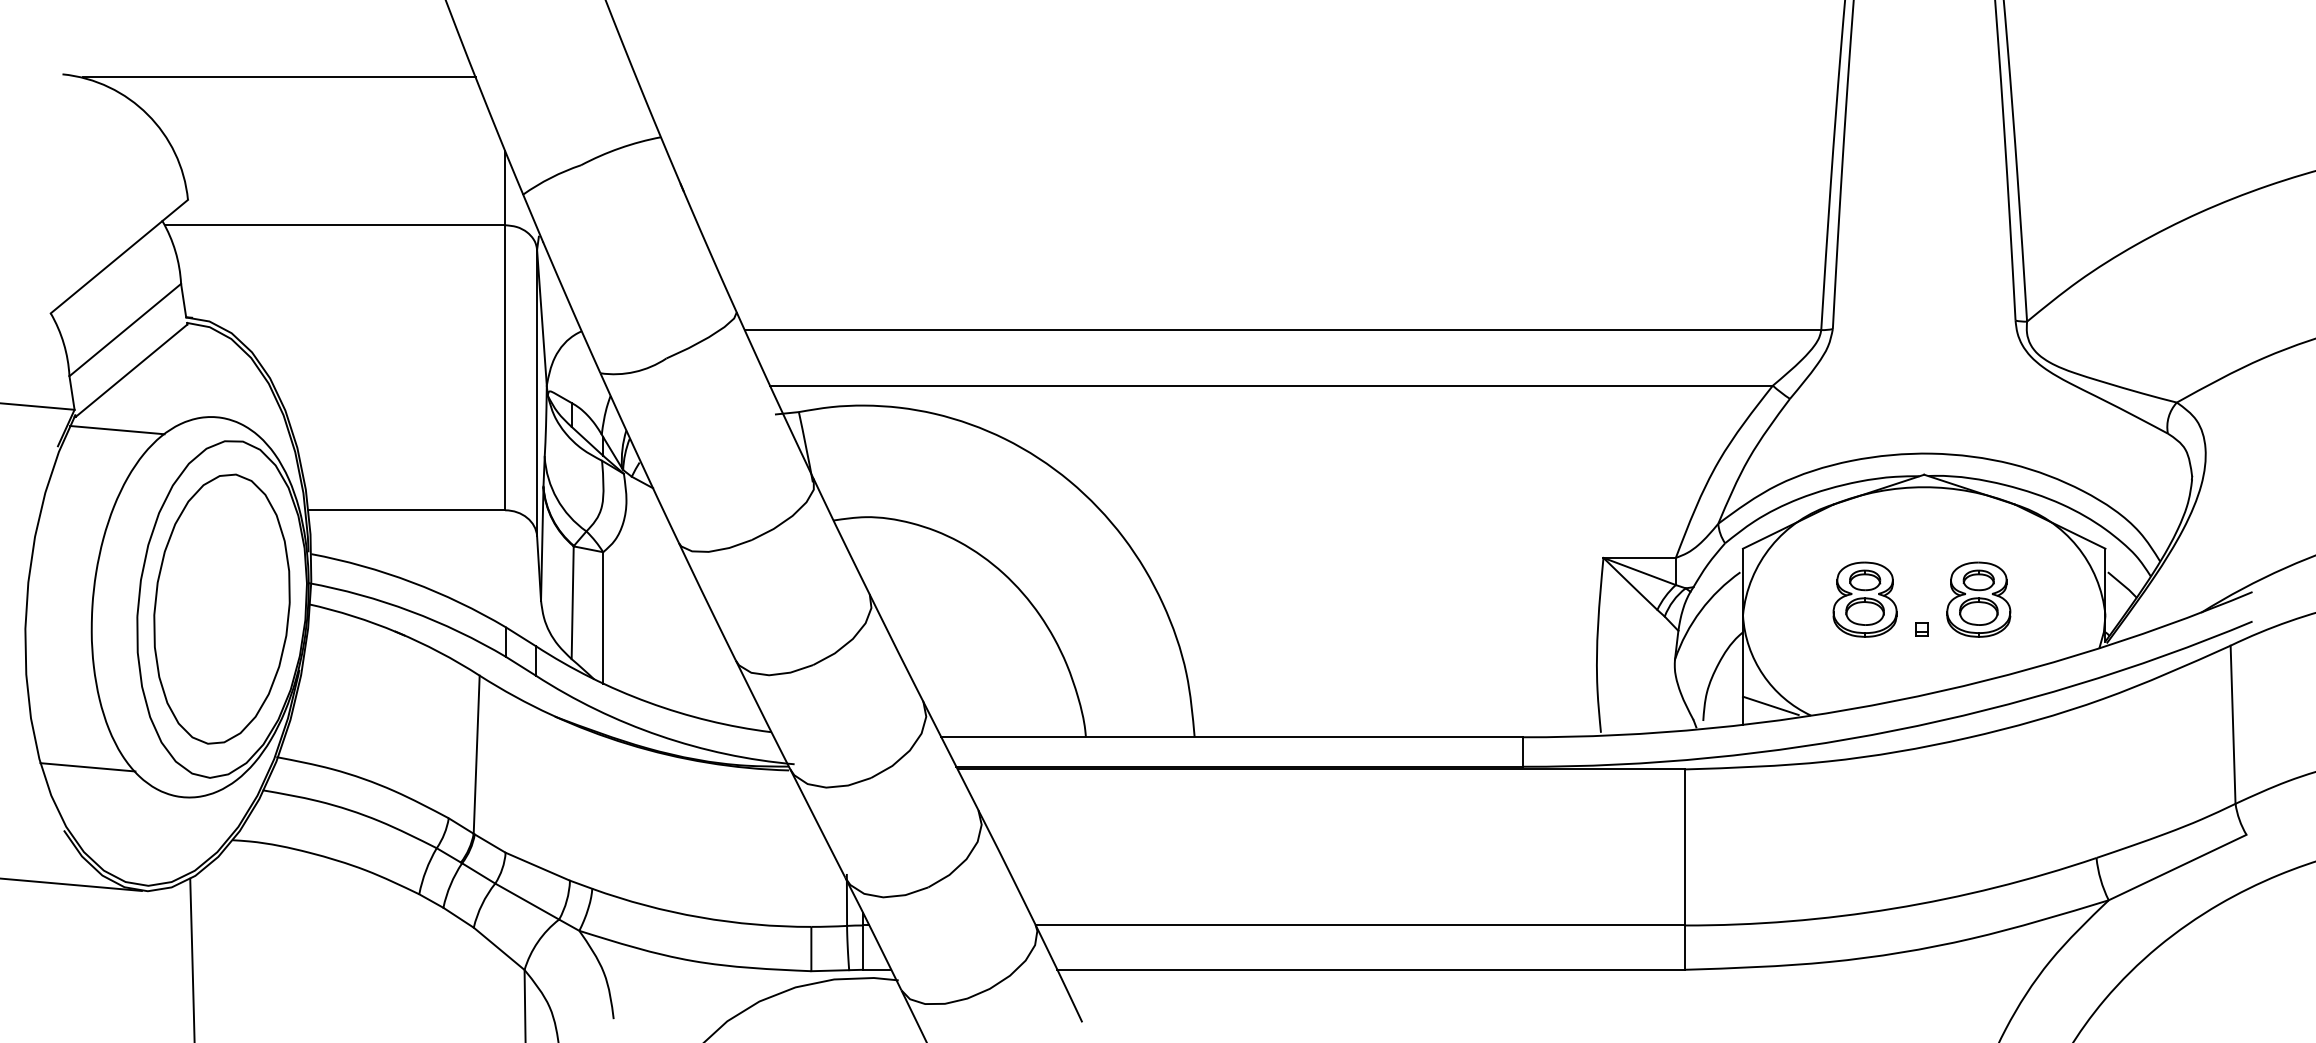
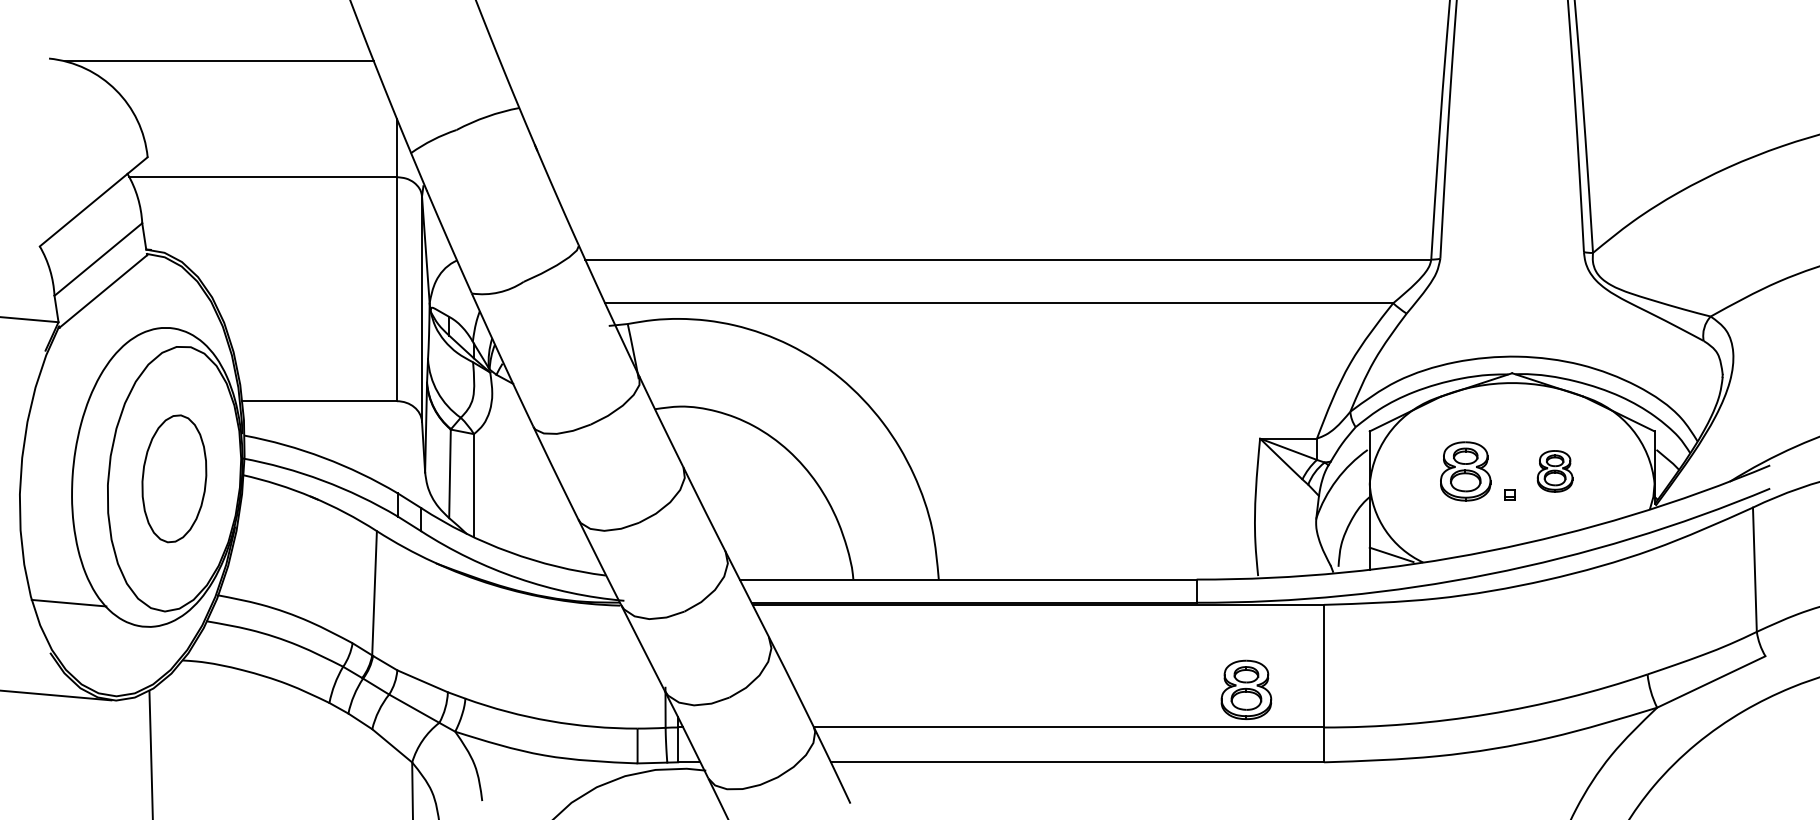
line: (117, 429) -> (92, 337), removed
part: (1978, 599) -> (1554, 471), size x0.7
part: (221, 608) -> (174, 478), size x0.6
part: (1585, 877) -> (1245, 689), added

